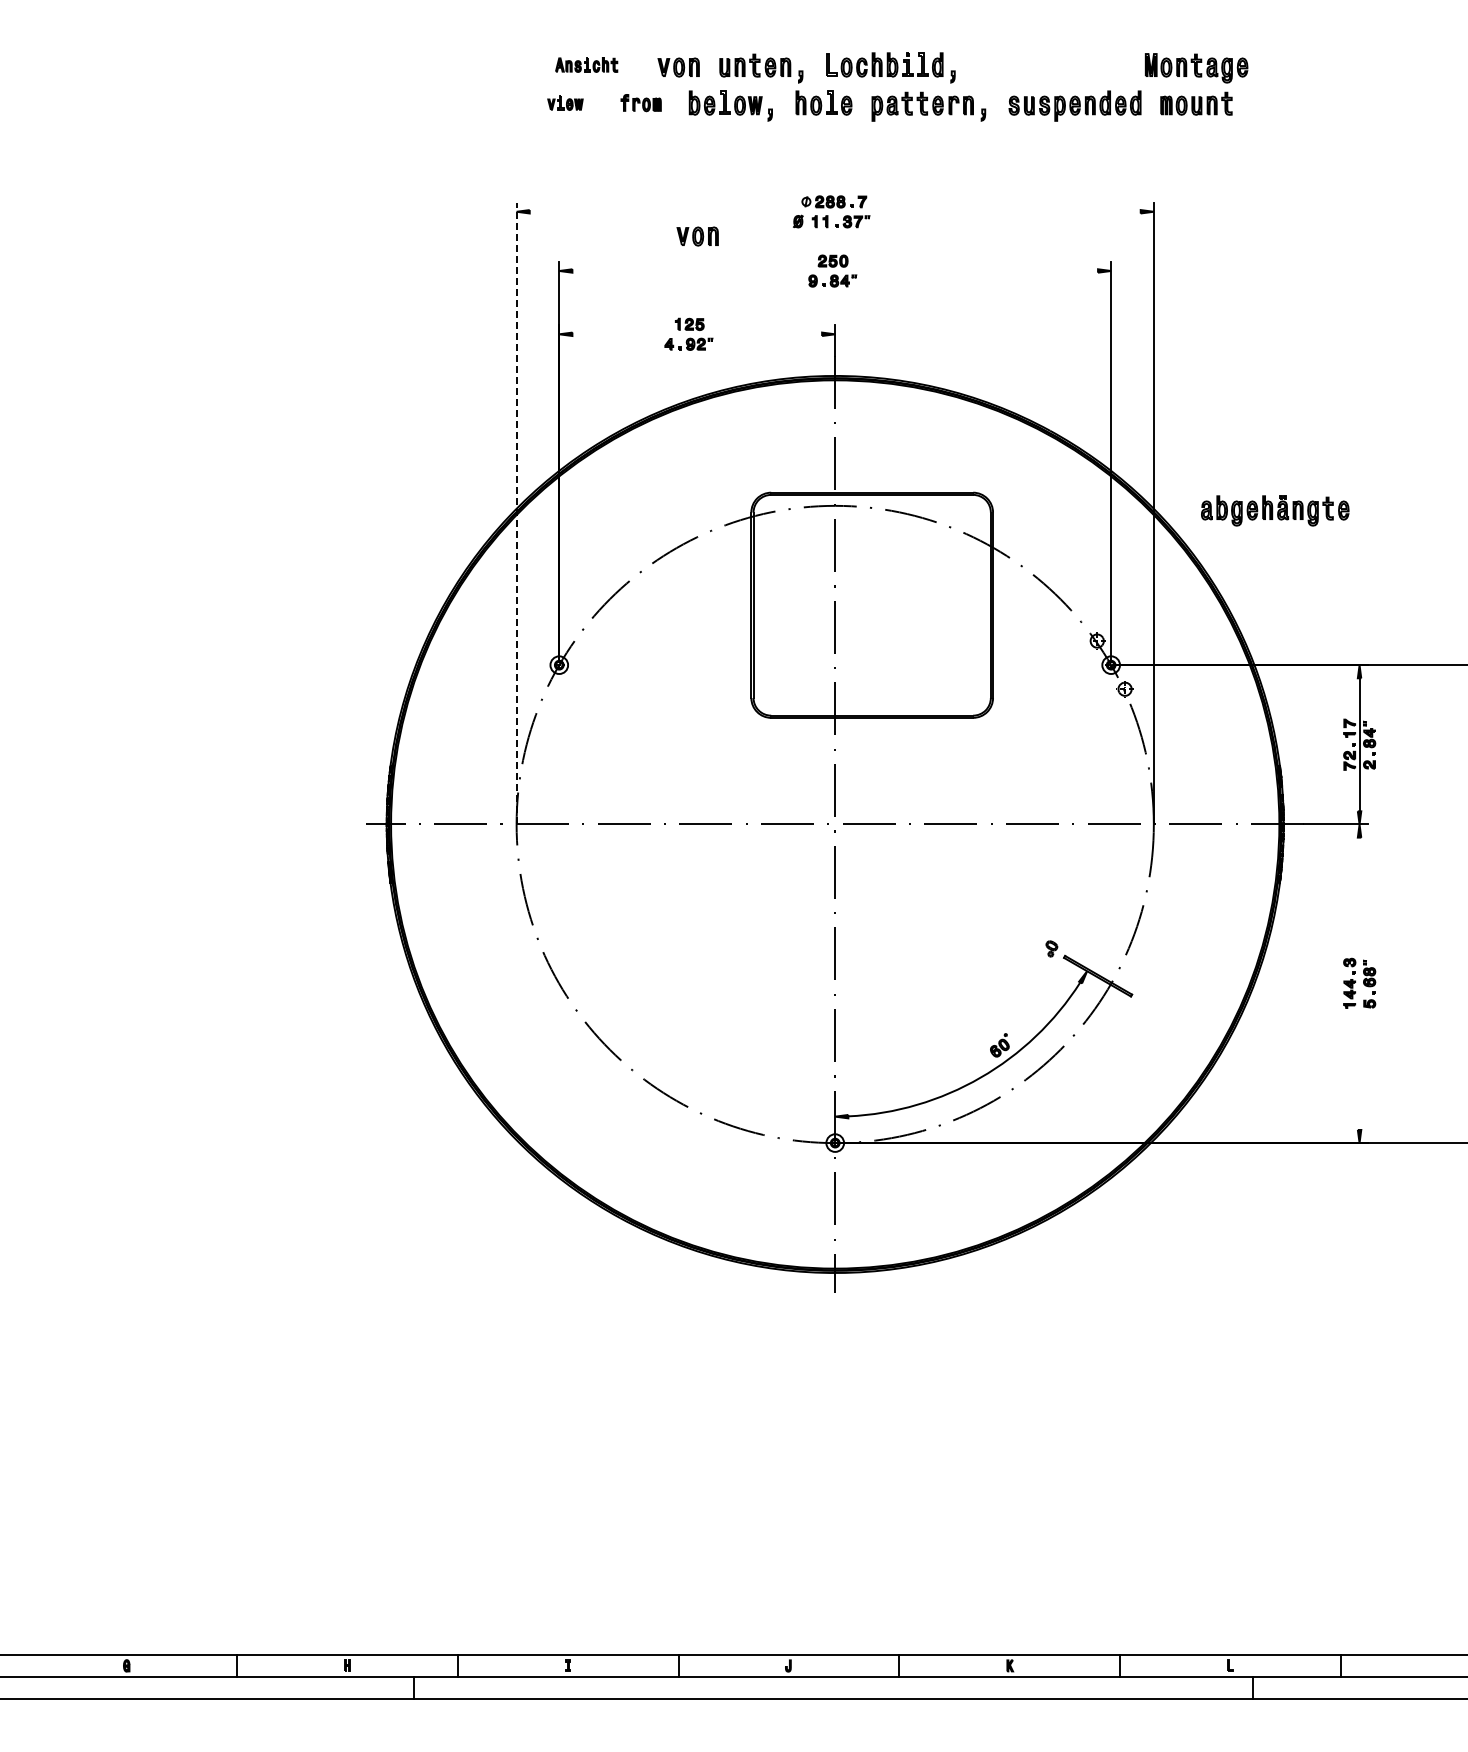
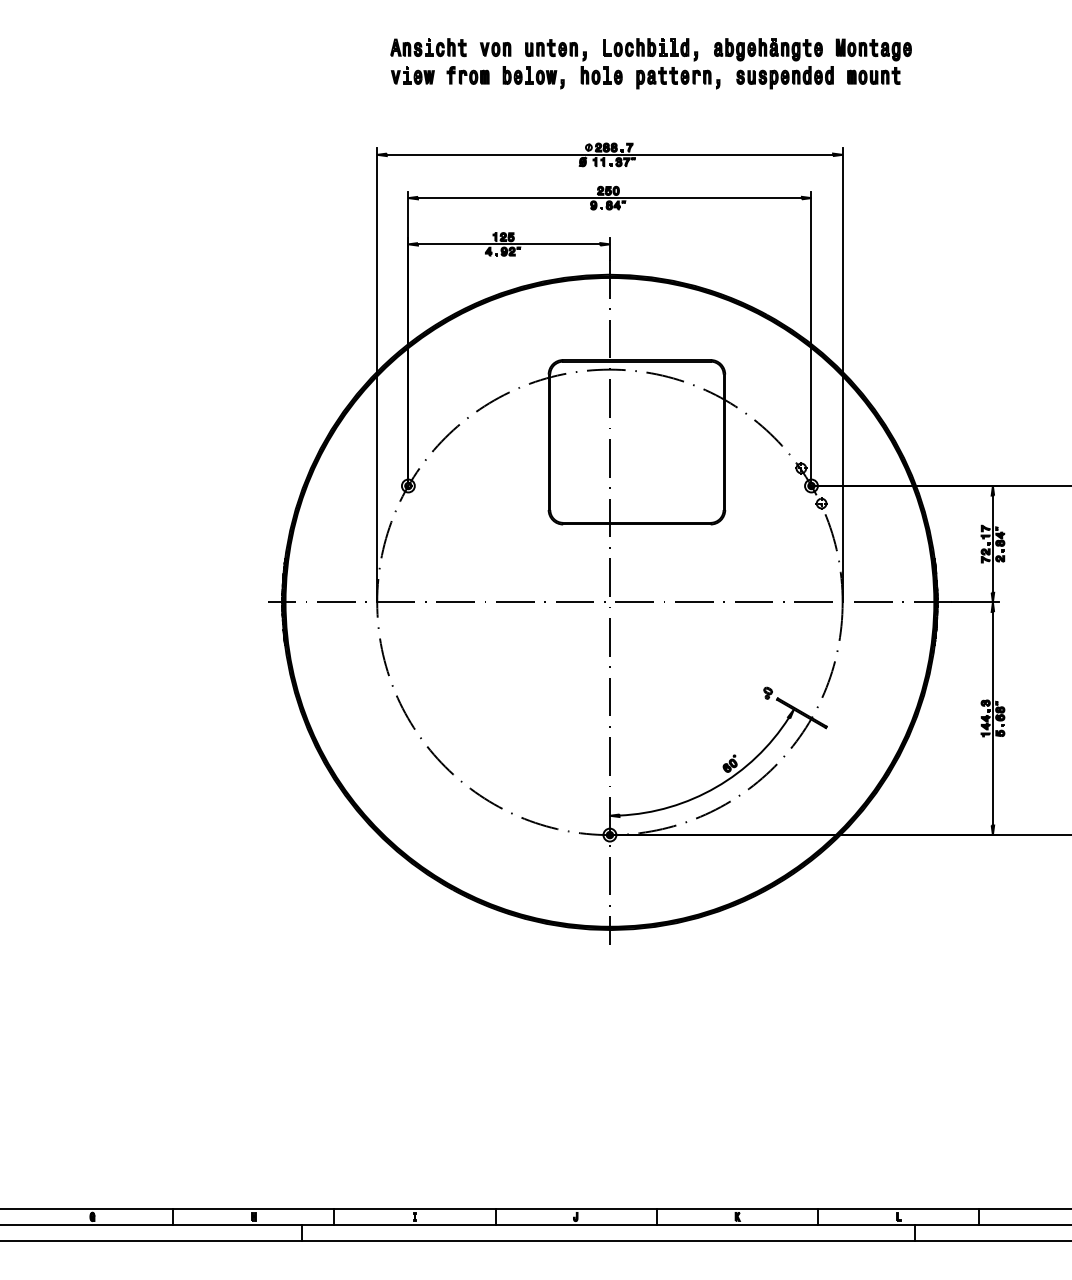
part: (586, 64) -> (428, 47), size x1.67
part: (565, 102) -> (412, 75), size x1.67
part: (641, 102) -> (468, 75), size x1.43
line: (834, 211) -> (609, 154), added
part: (697, 236) -> (509, 172), removed
line: (835, 271) -> (610, 198), added
line: (697, 334) -> (509, 244), added
part: (1275, 510) -> (768, 49), moved
line: (516, 513) -> (377, 375), dashed -> solid
line: (1359, 983) -> (992, 718), added

